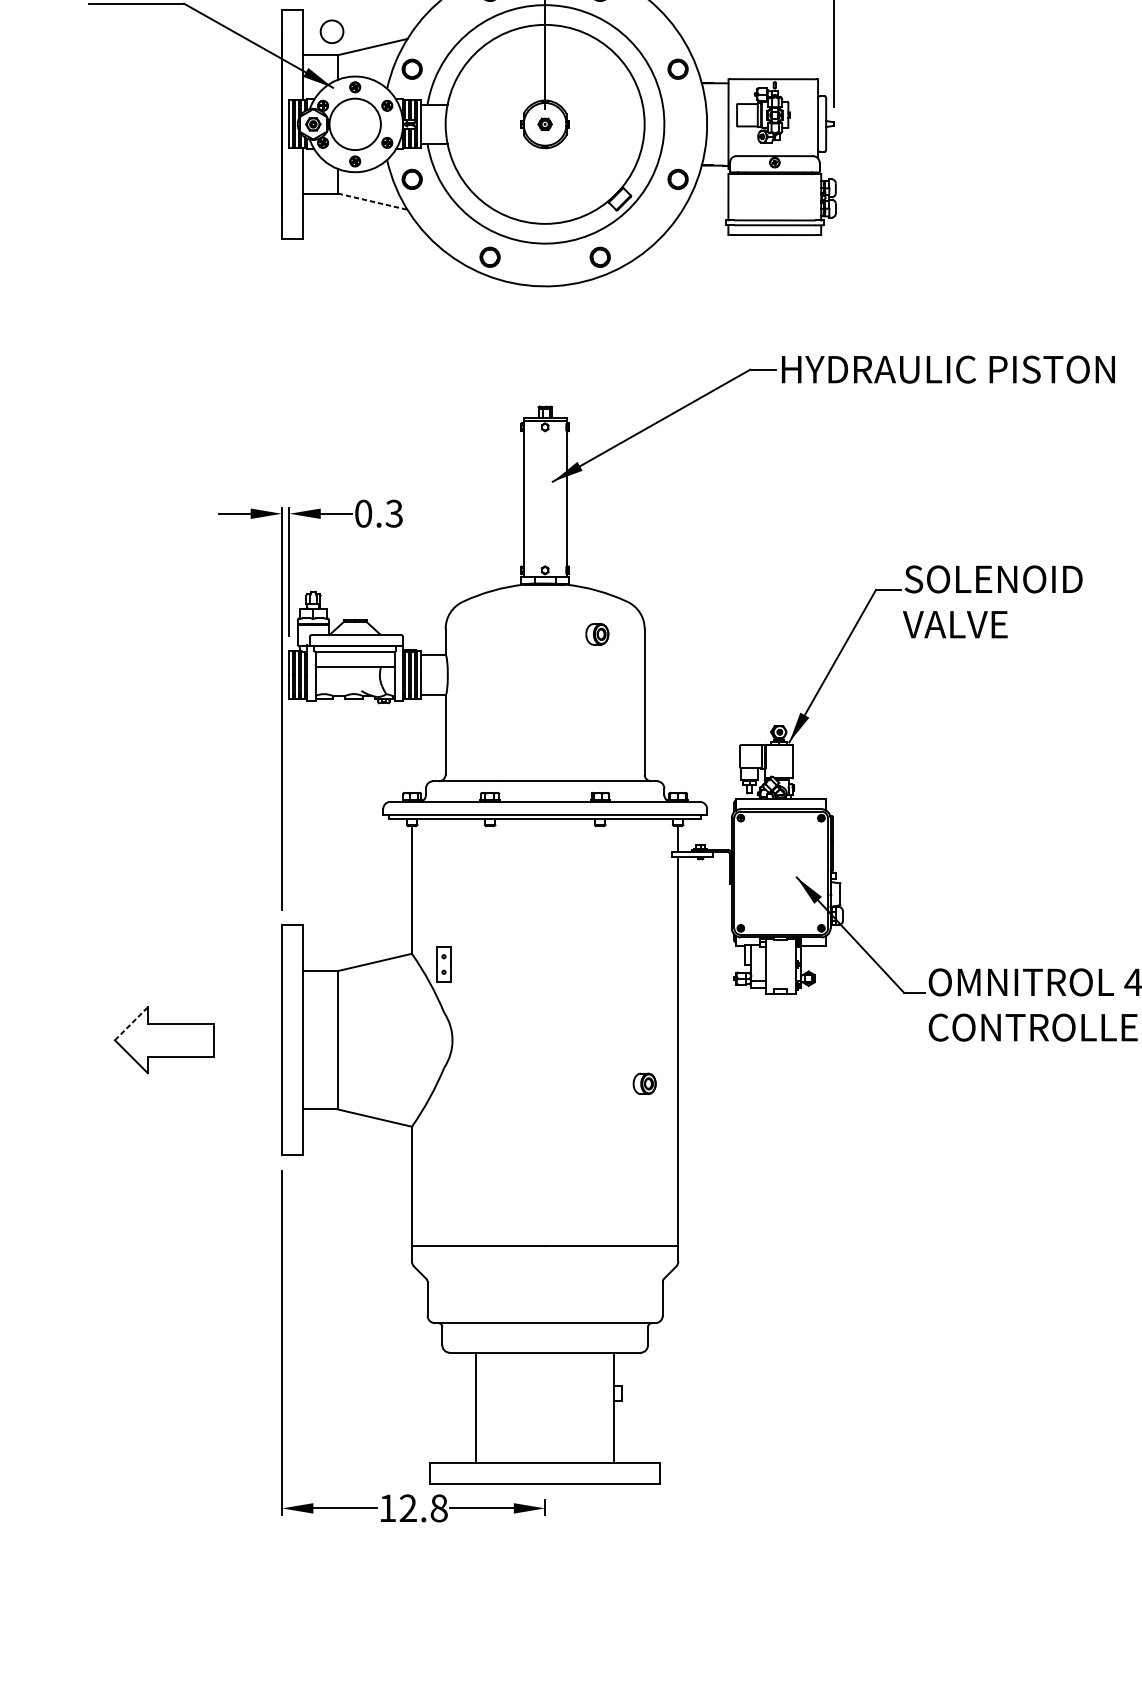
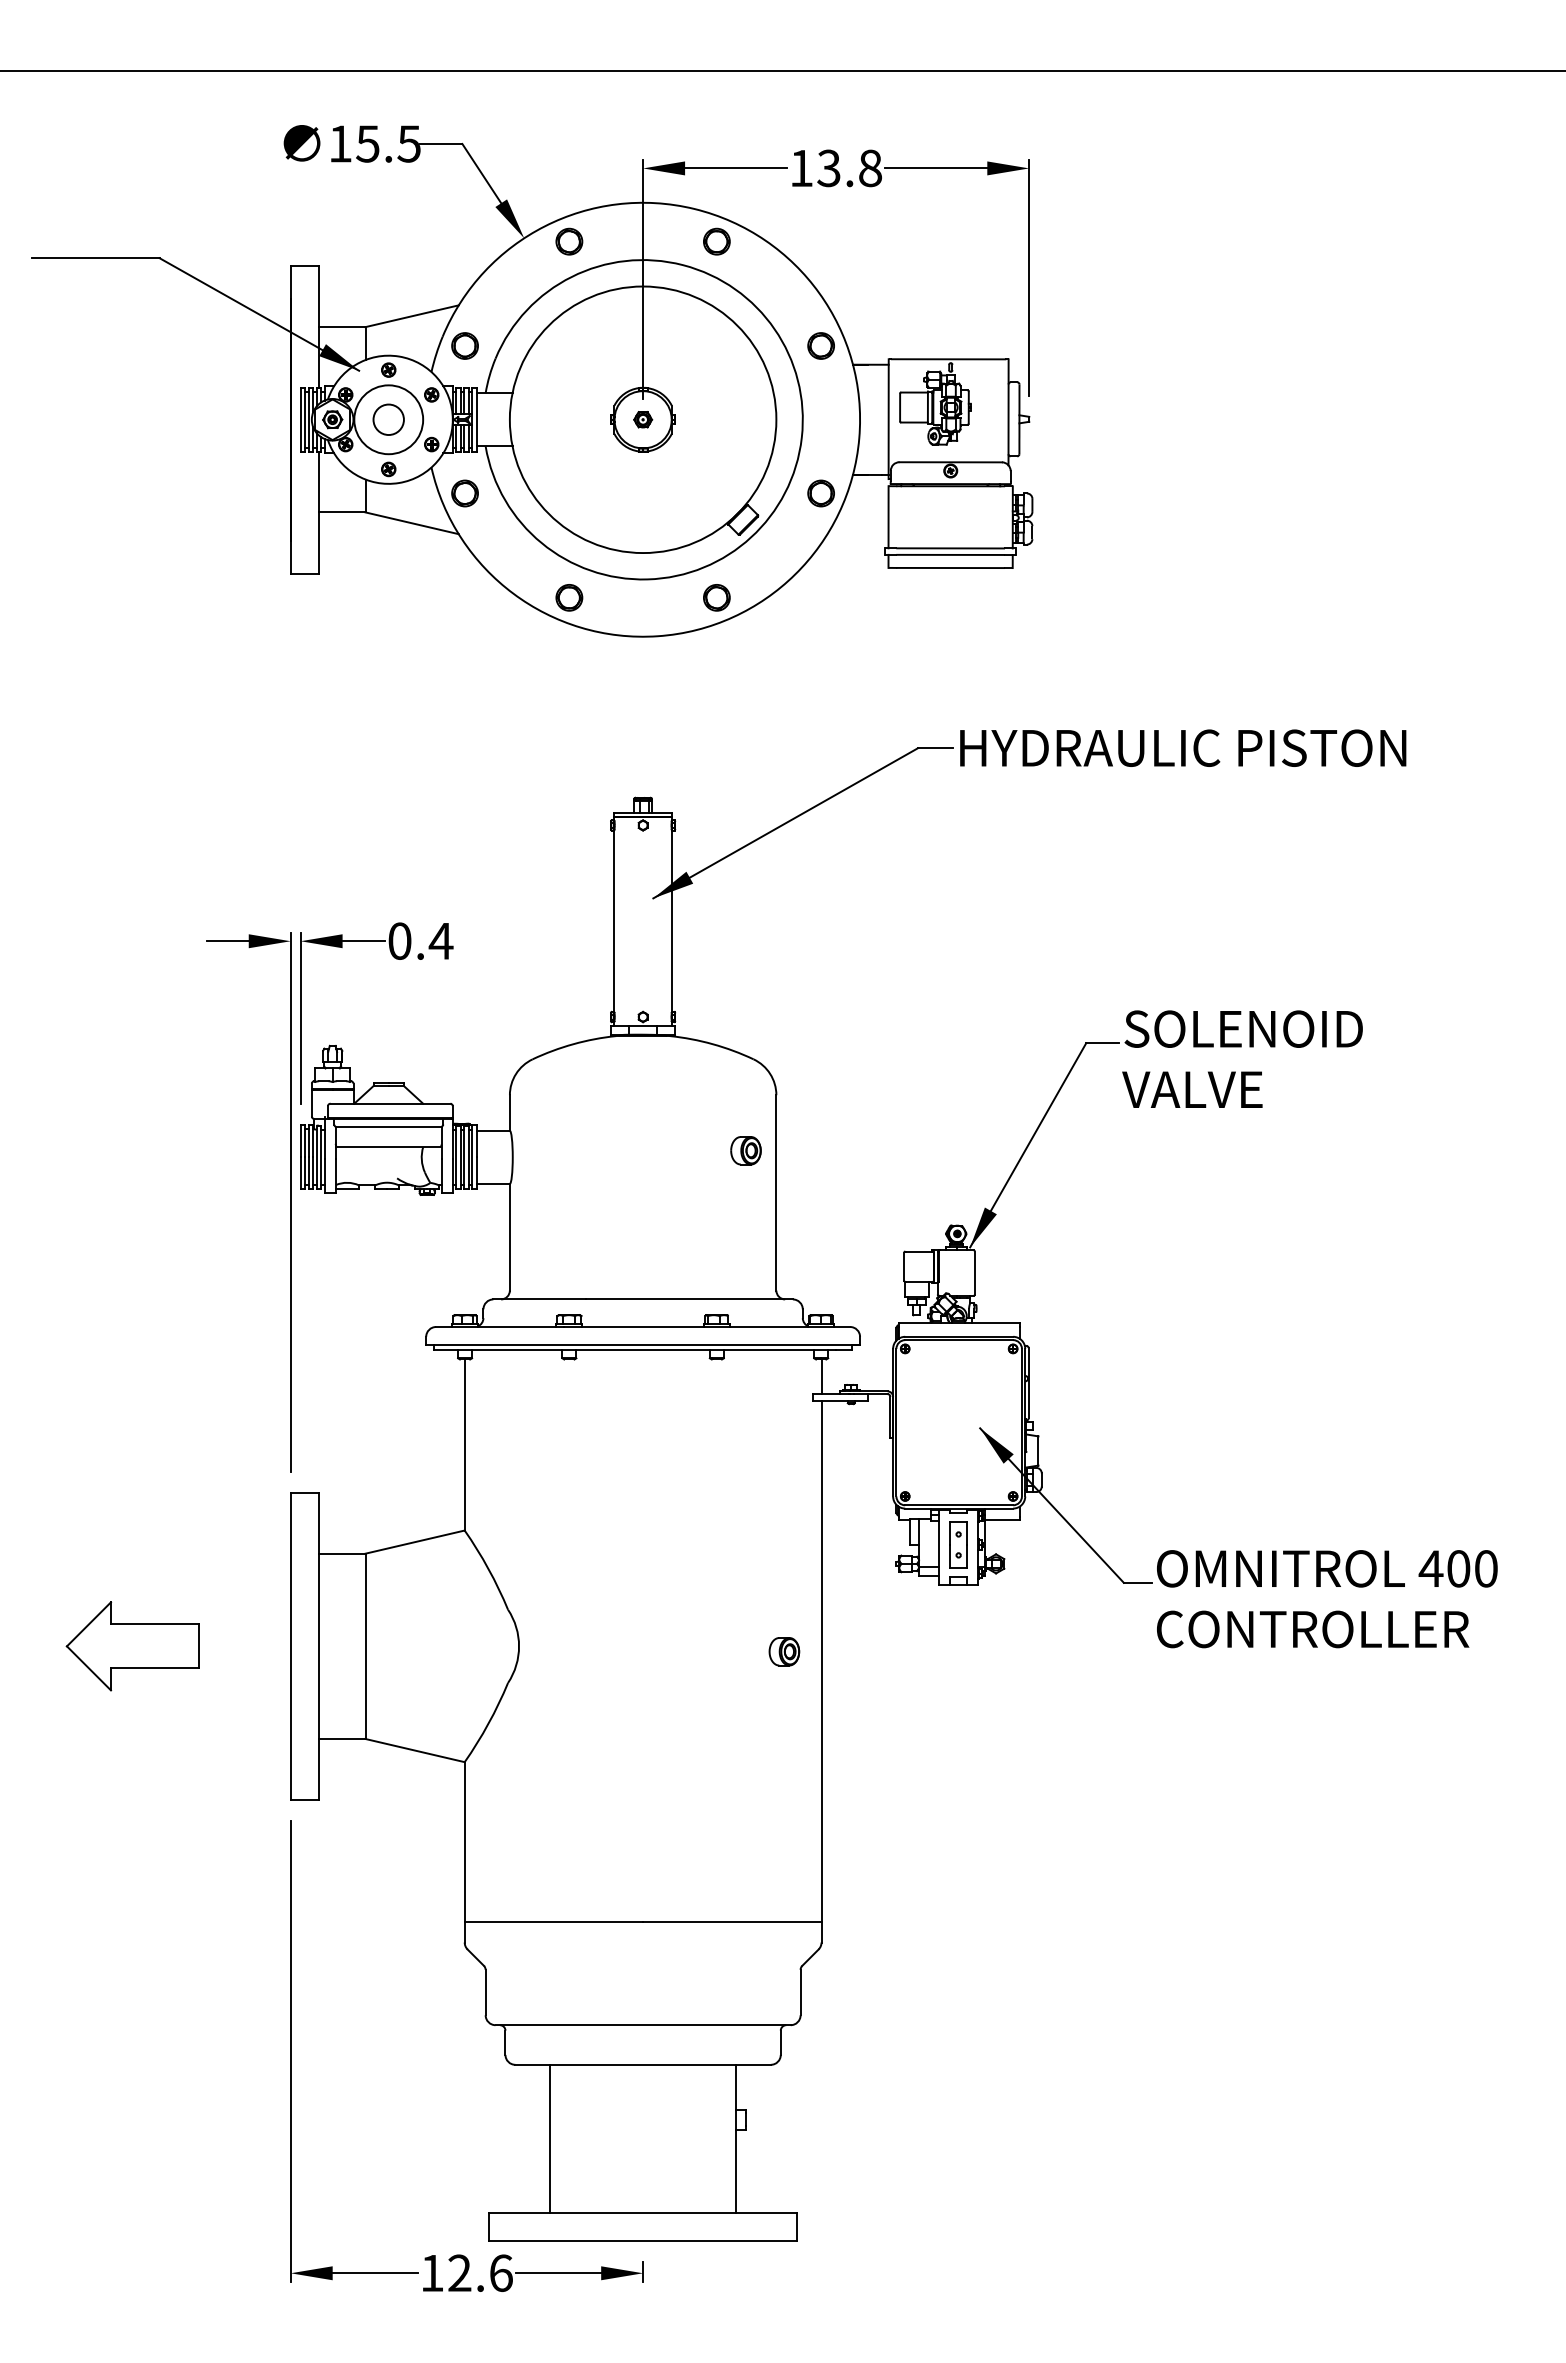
circle: (331, 31) -> (388, 419), moved
line: (372, 201) -> (412, 523), dashed -> solid
text: (393, 513) -> (440, 940), 0.3 -> 0.4
part: (596, 634) -> (745, 1150), moved
part: (443, 964) -> (958, 1544), moved
line: (131, 1023) -> (89, 1623), dashed -> solid
part: (644, 1083) -> (784, 1651), moved
text: (438, 1507) -> (500, 2272), 12.8 -> 12.6

